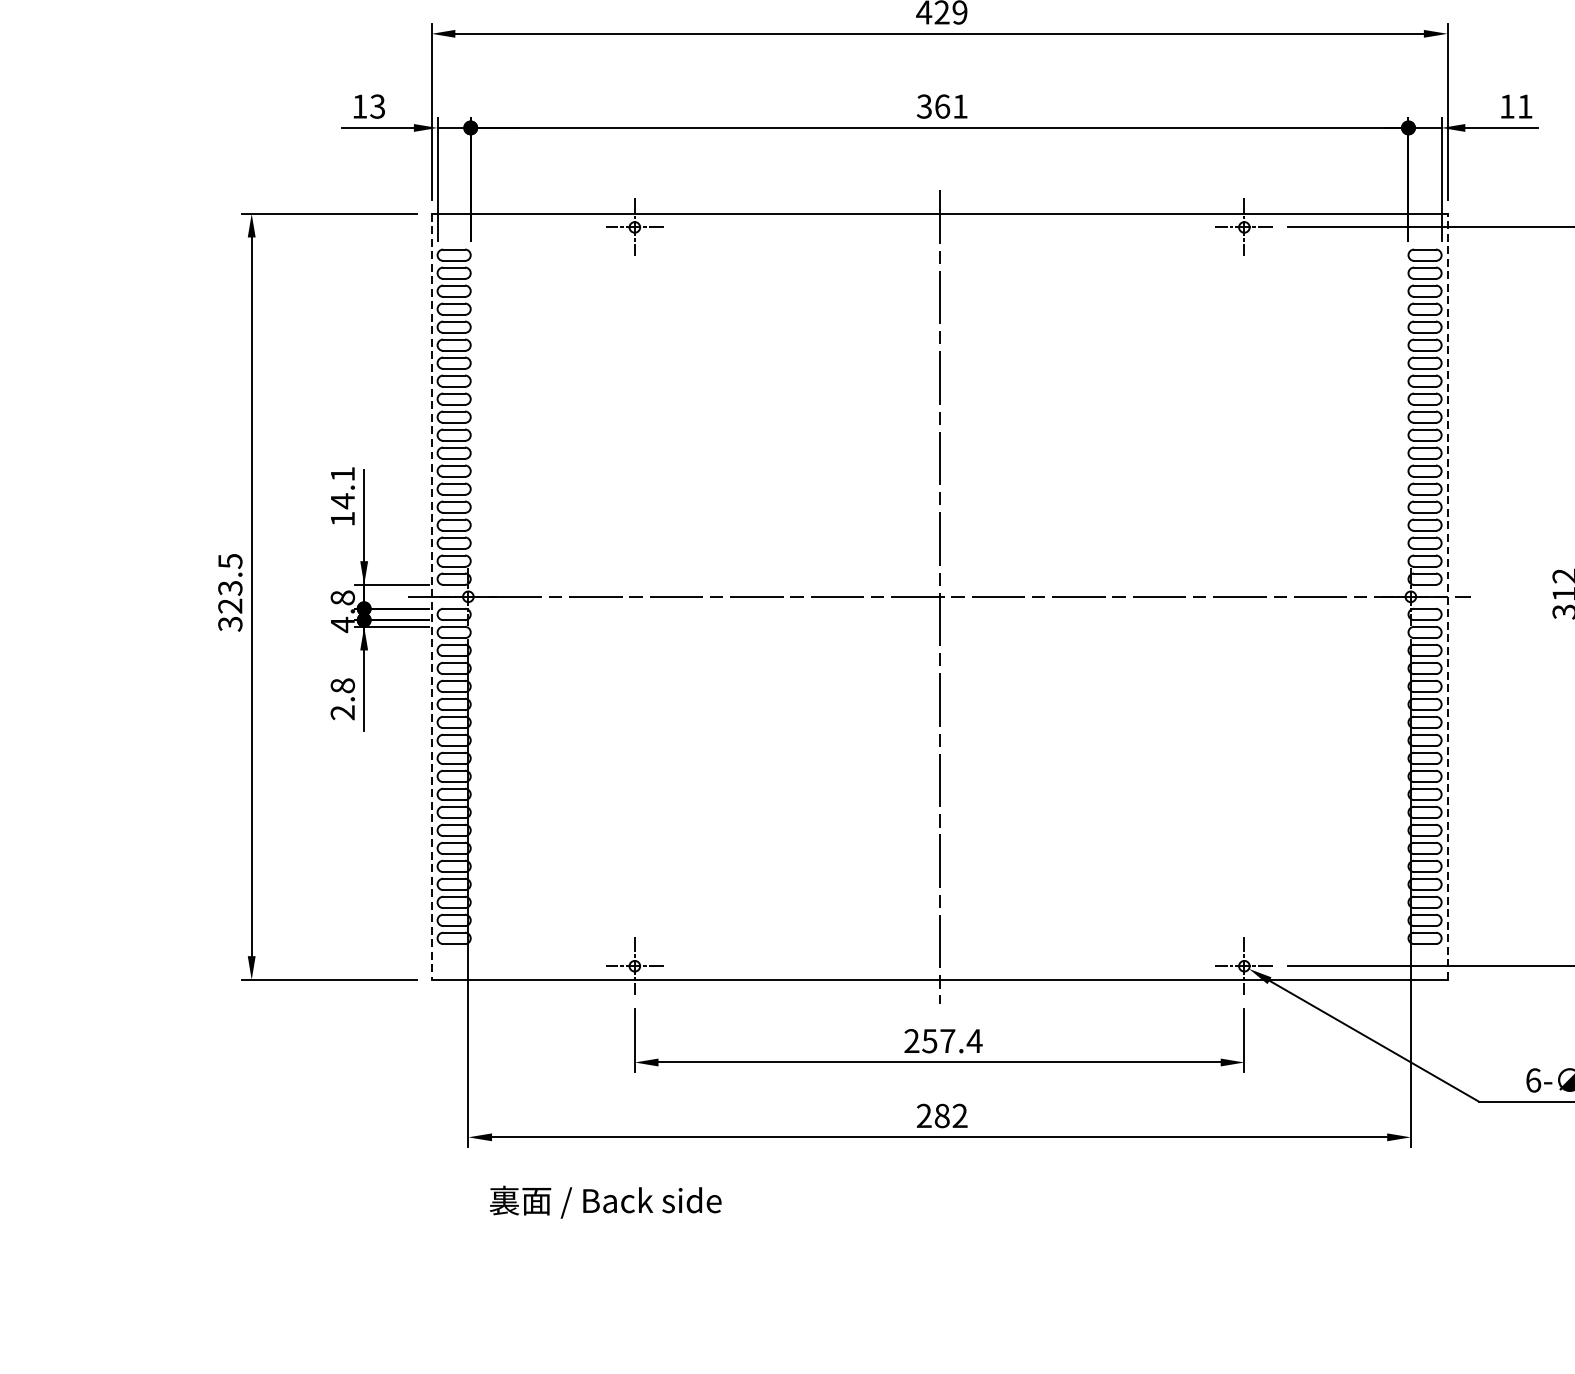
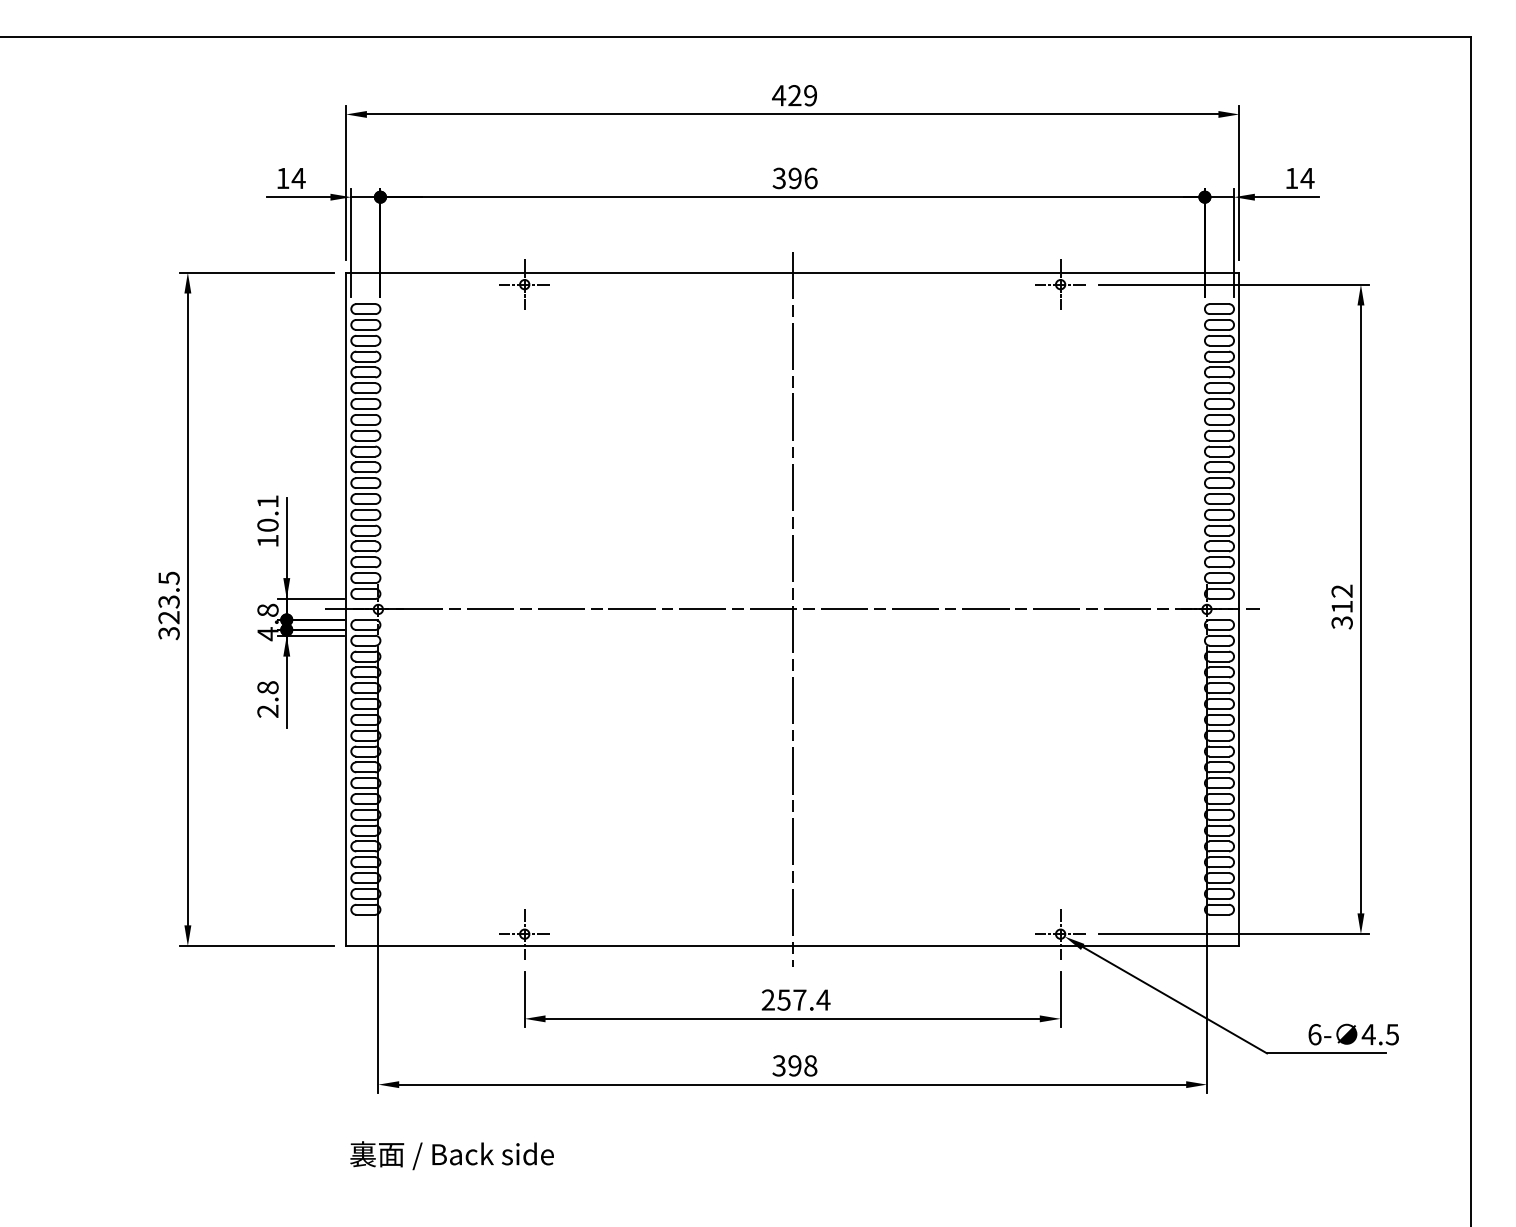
text: (377, 106) -> (298, 178), 13 -> 14
text: (950, 106) -> (802, 178), 361 -> 396
text: (1525, 106) -> (1307, 178), 11 -> 14
text: (342, 501) -> (267, 525), 14.1 -> 10.1
line: (432, 596) -> (346, 609), dashed -> solid
line: (1447, 596) -> (1239, 609), dashed -> solid
text: (941, 1115) -> (794, 1065), 282 -> 398
text: (605, 1201) -> (451, 1155), moved

